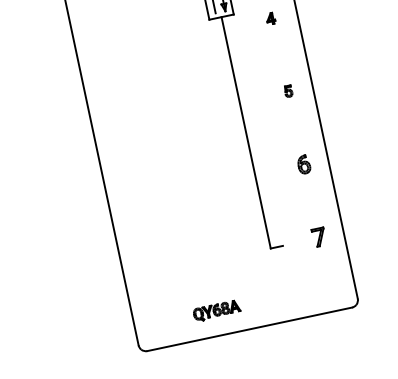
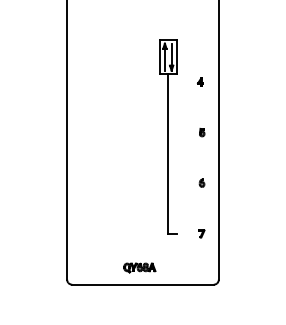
part: (302, 163) -> (201, 182), size x0.62
part: (318, 237) -> (201, 233), size x0.62
part: (216, 310) -> (139, 267), moved

